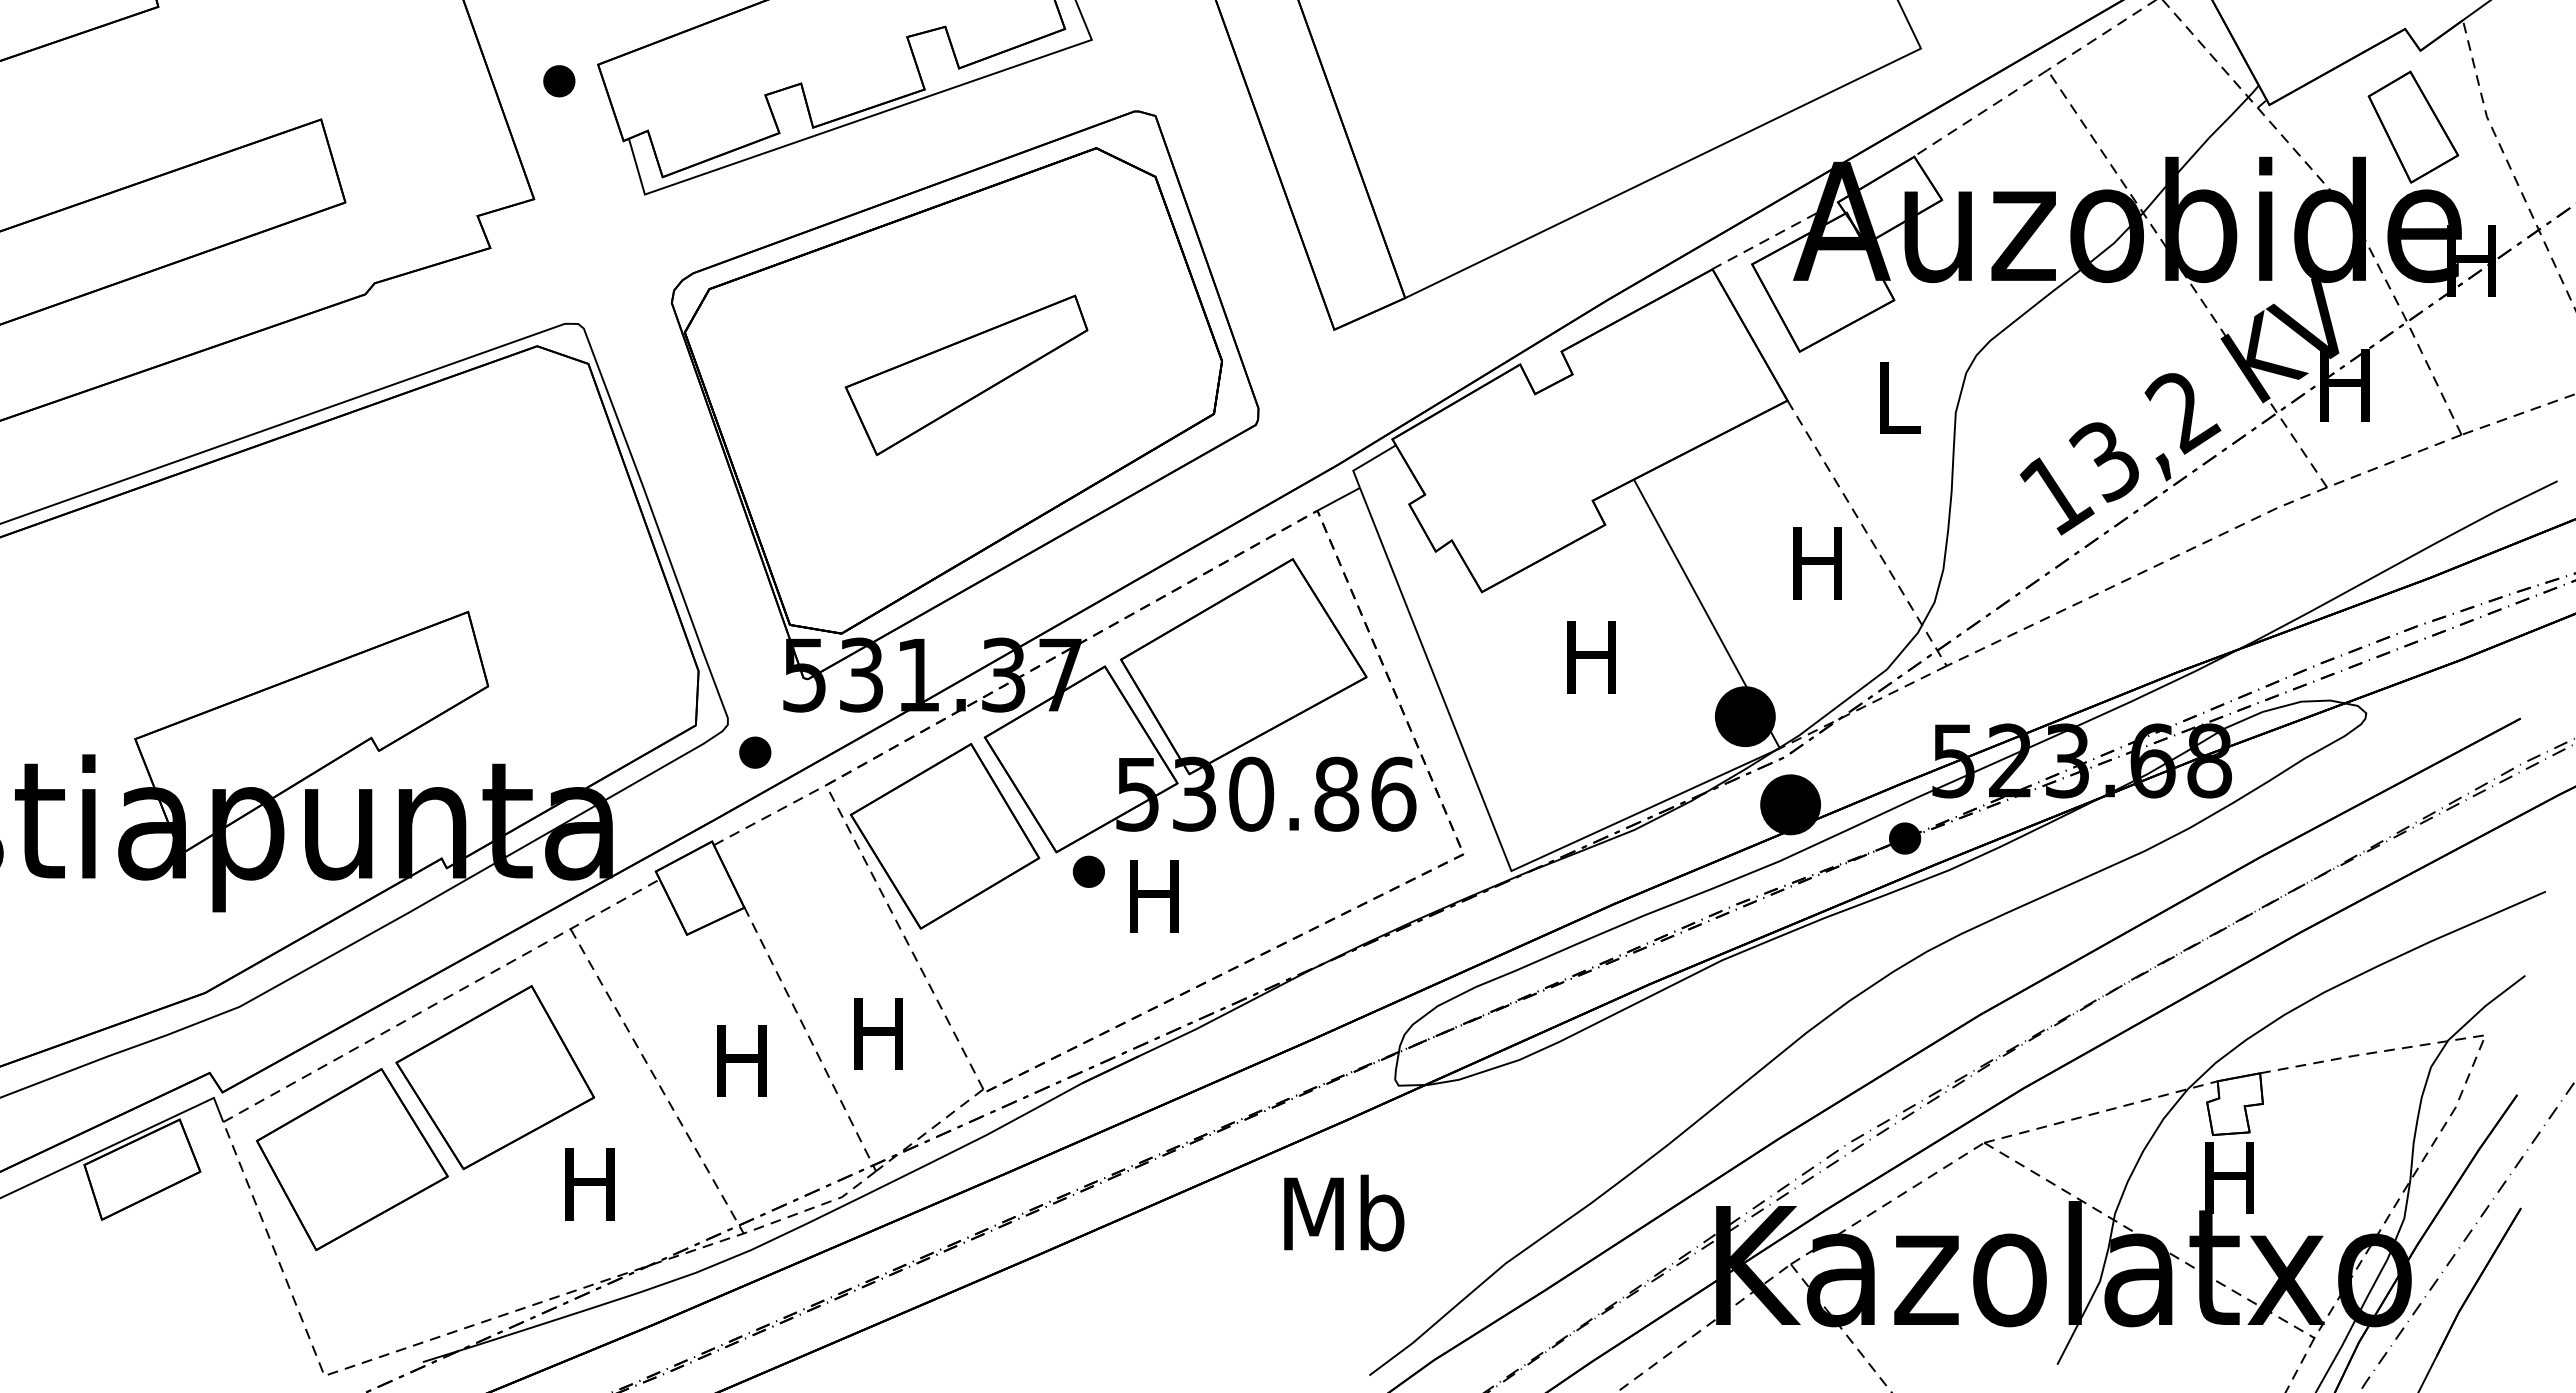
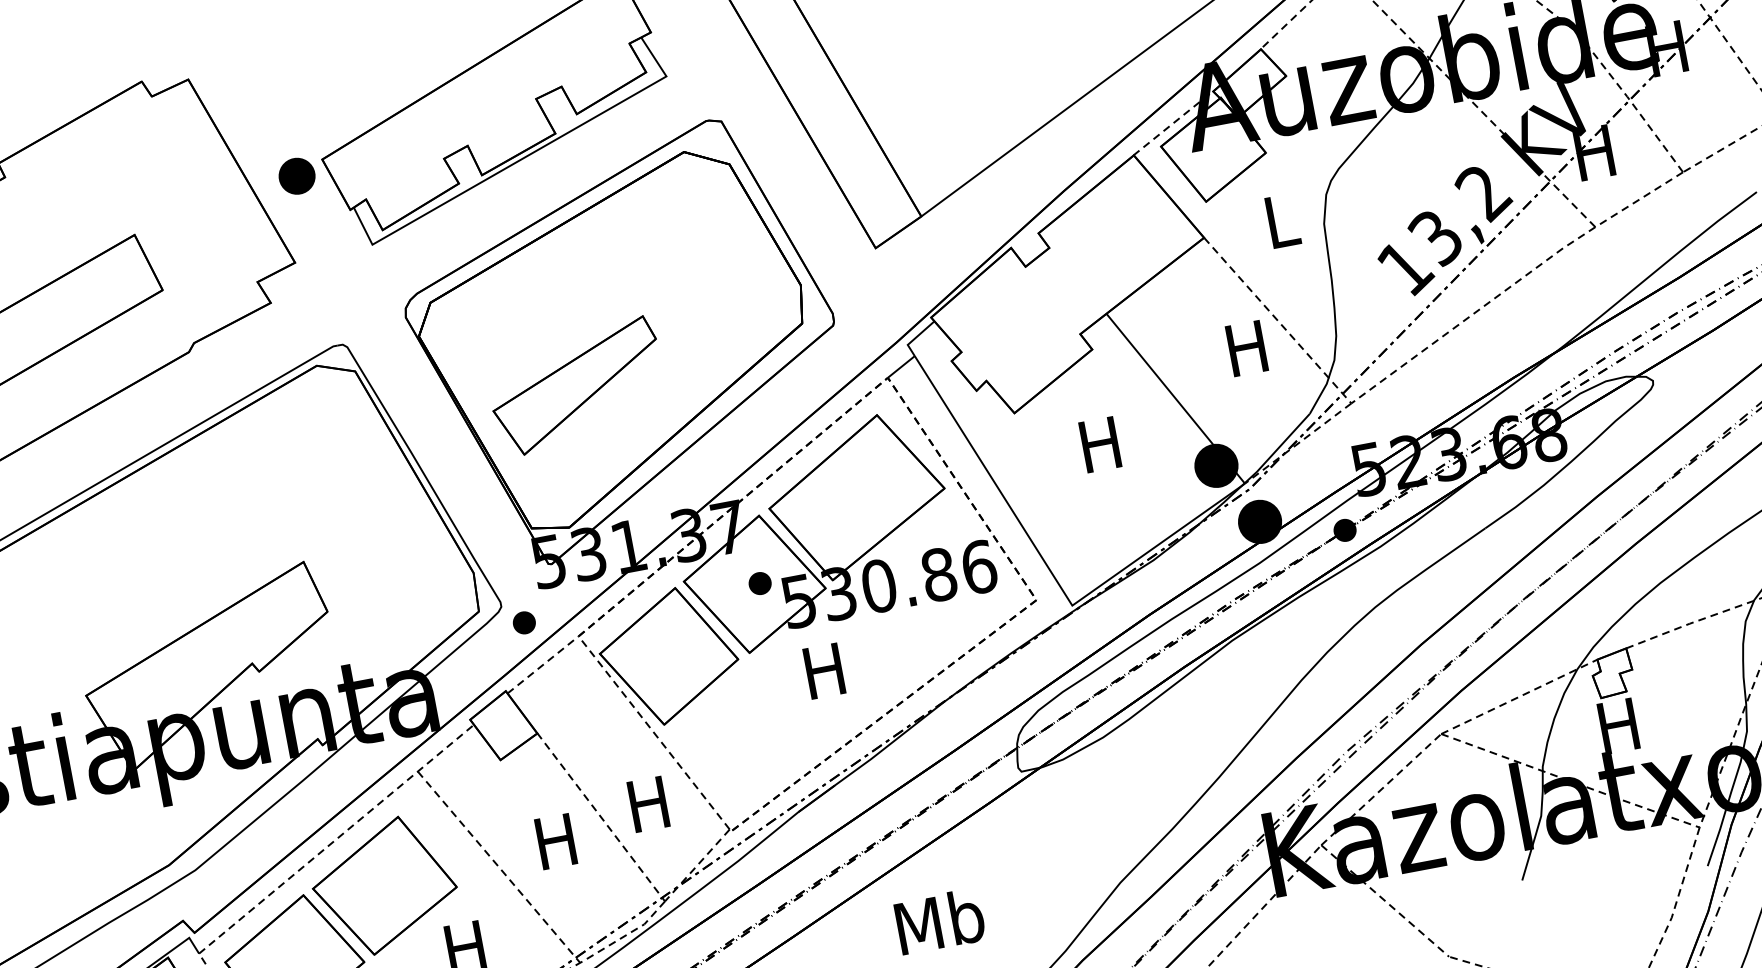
part: (559, 81) -> (297, 176), size x1.6
part: (966, 375) -> (576, 386), moved
part: (1088, 871) -> (759, 583), moved
text: (1344, 1212) -> (940, 921), moved

